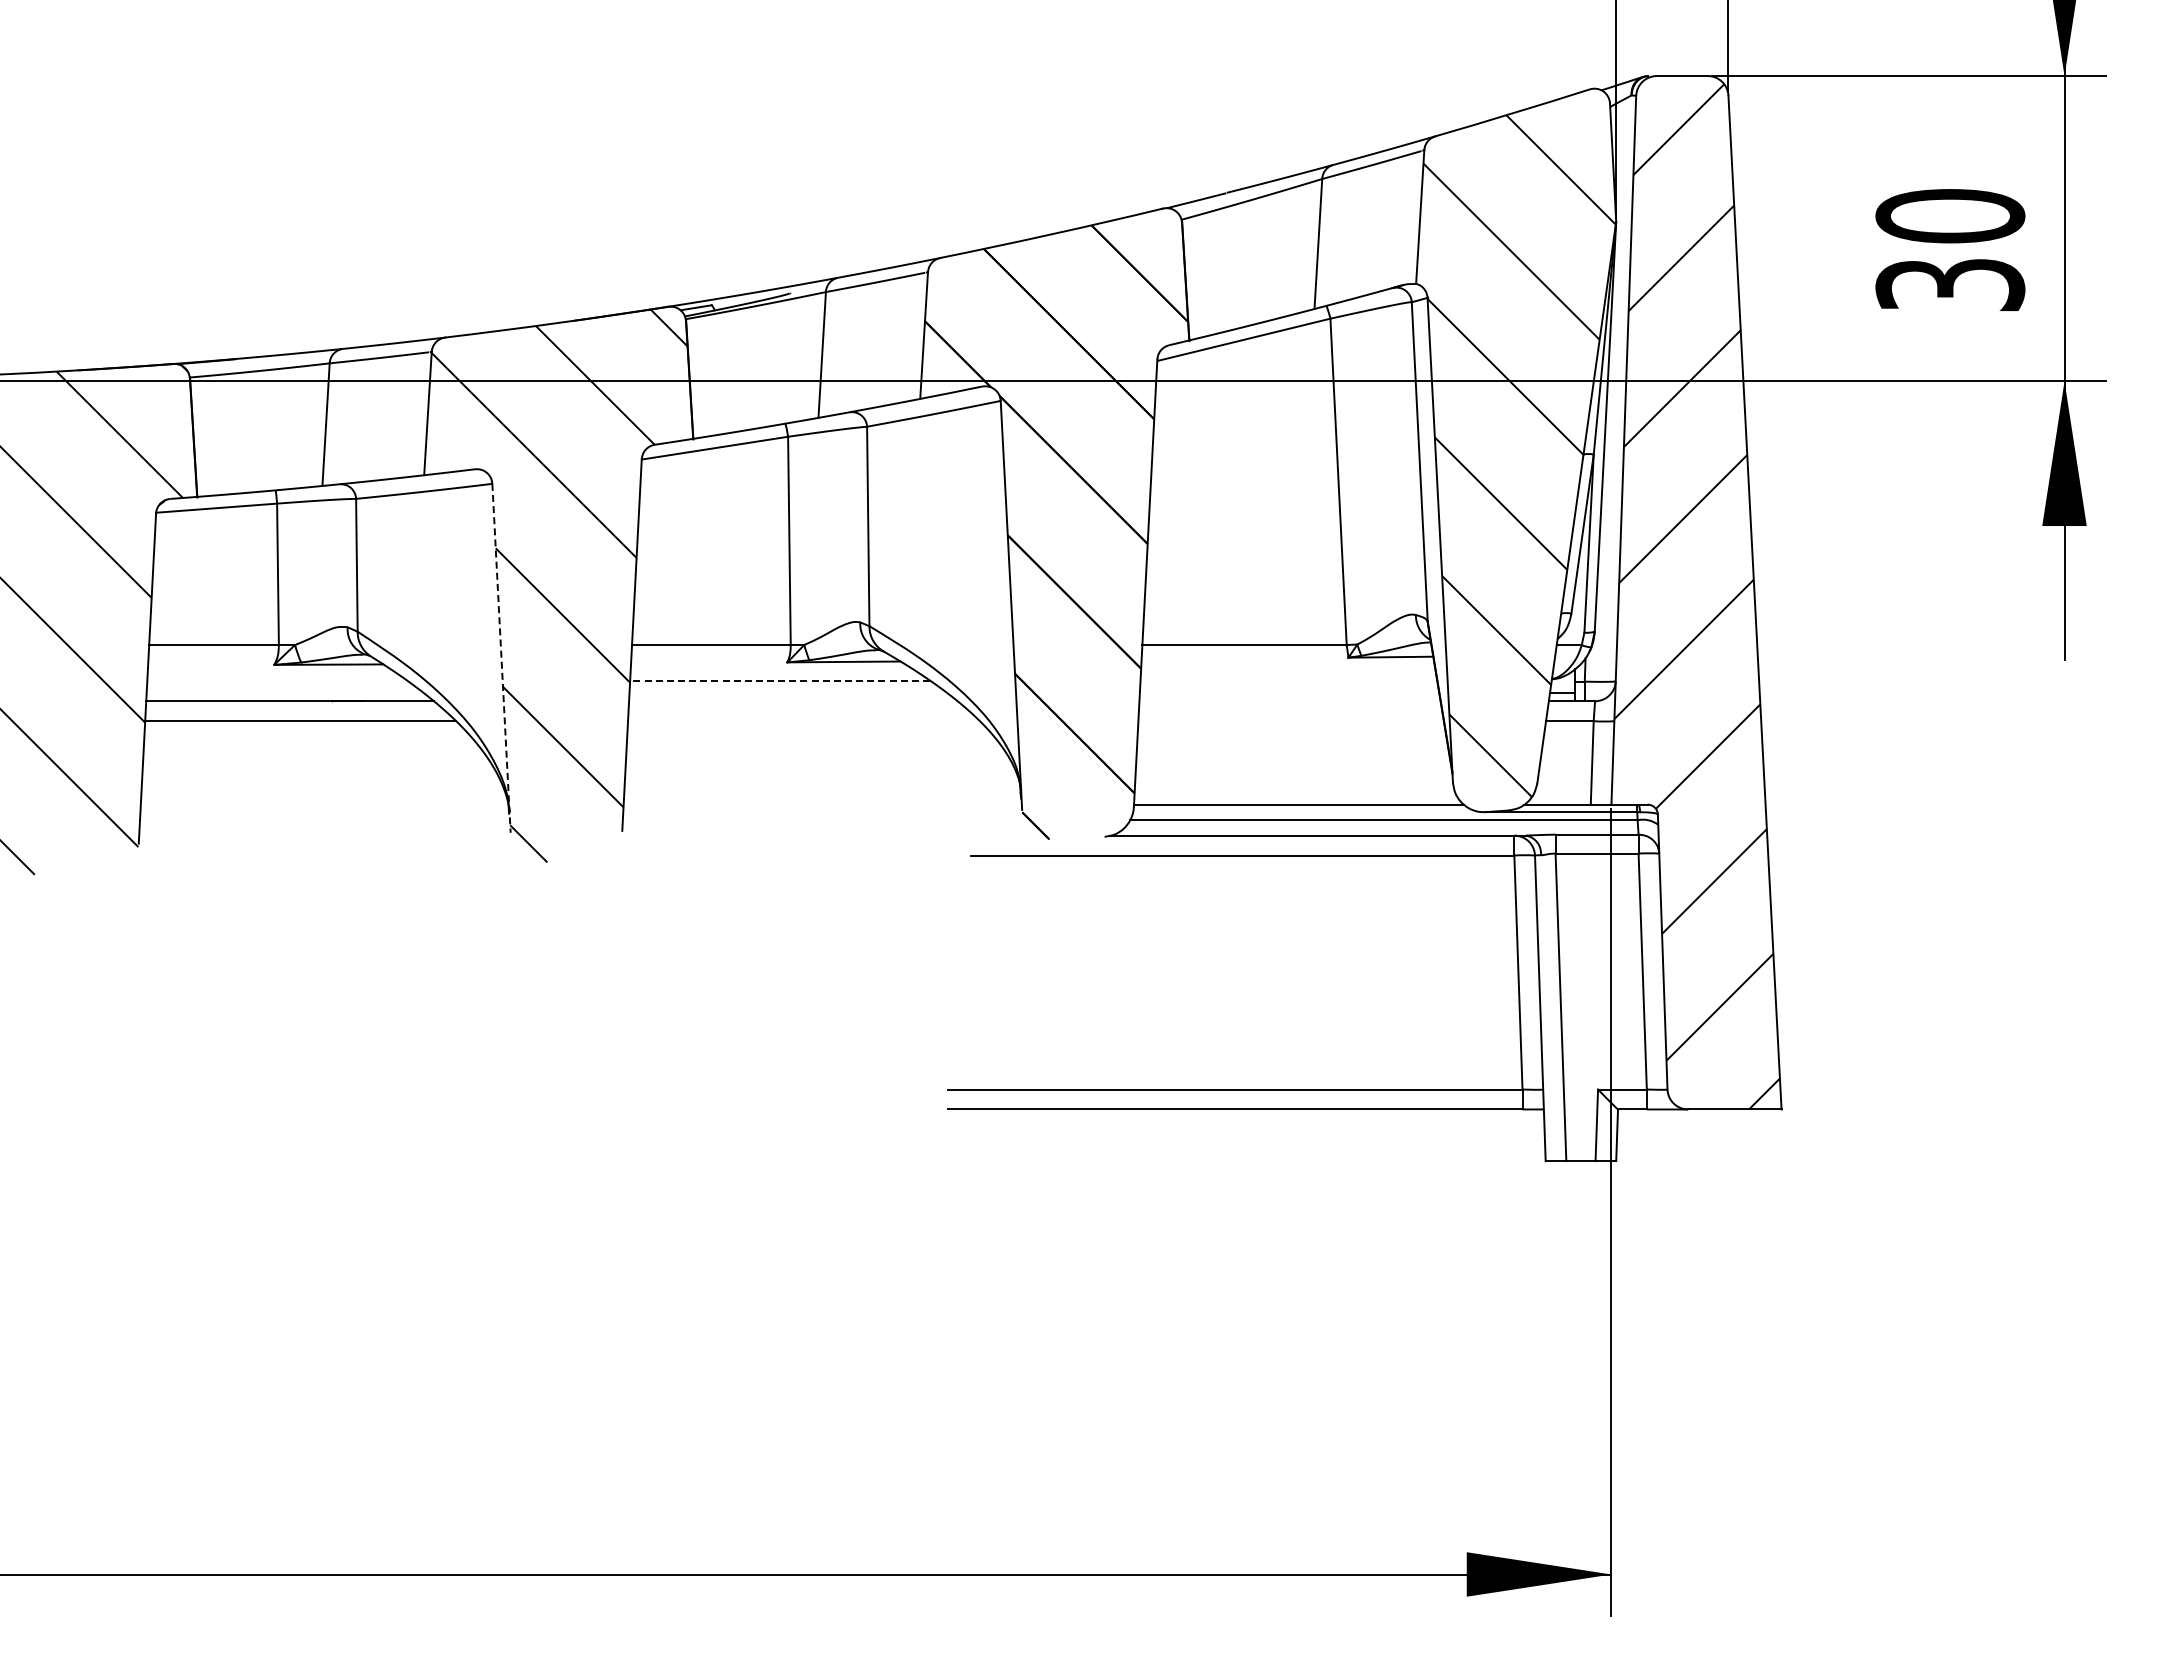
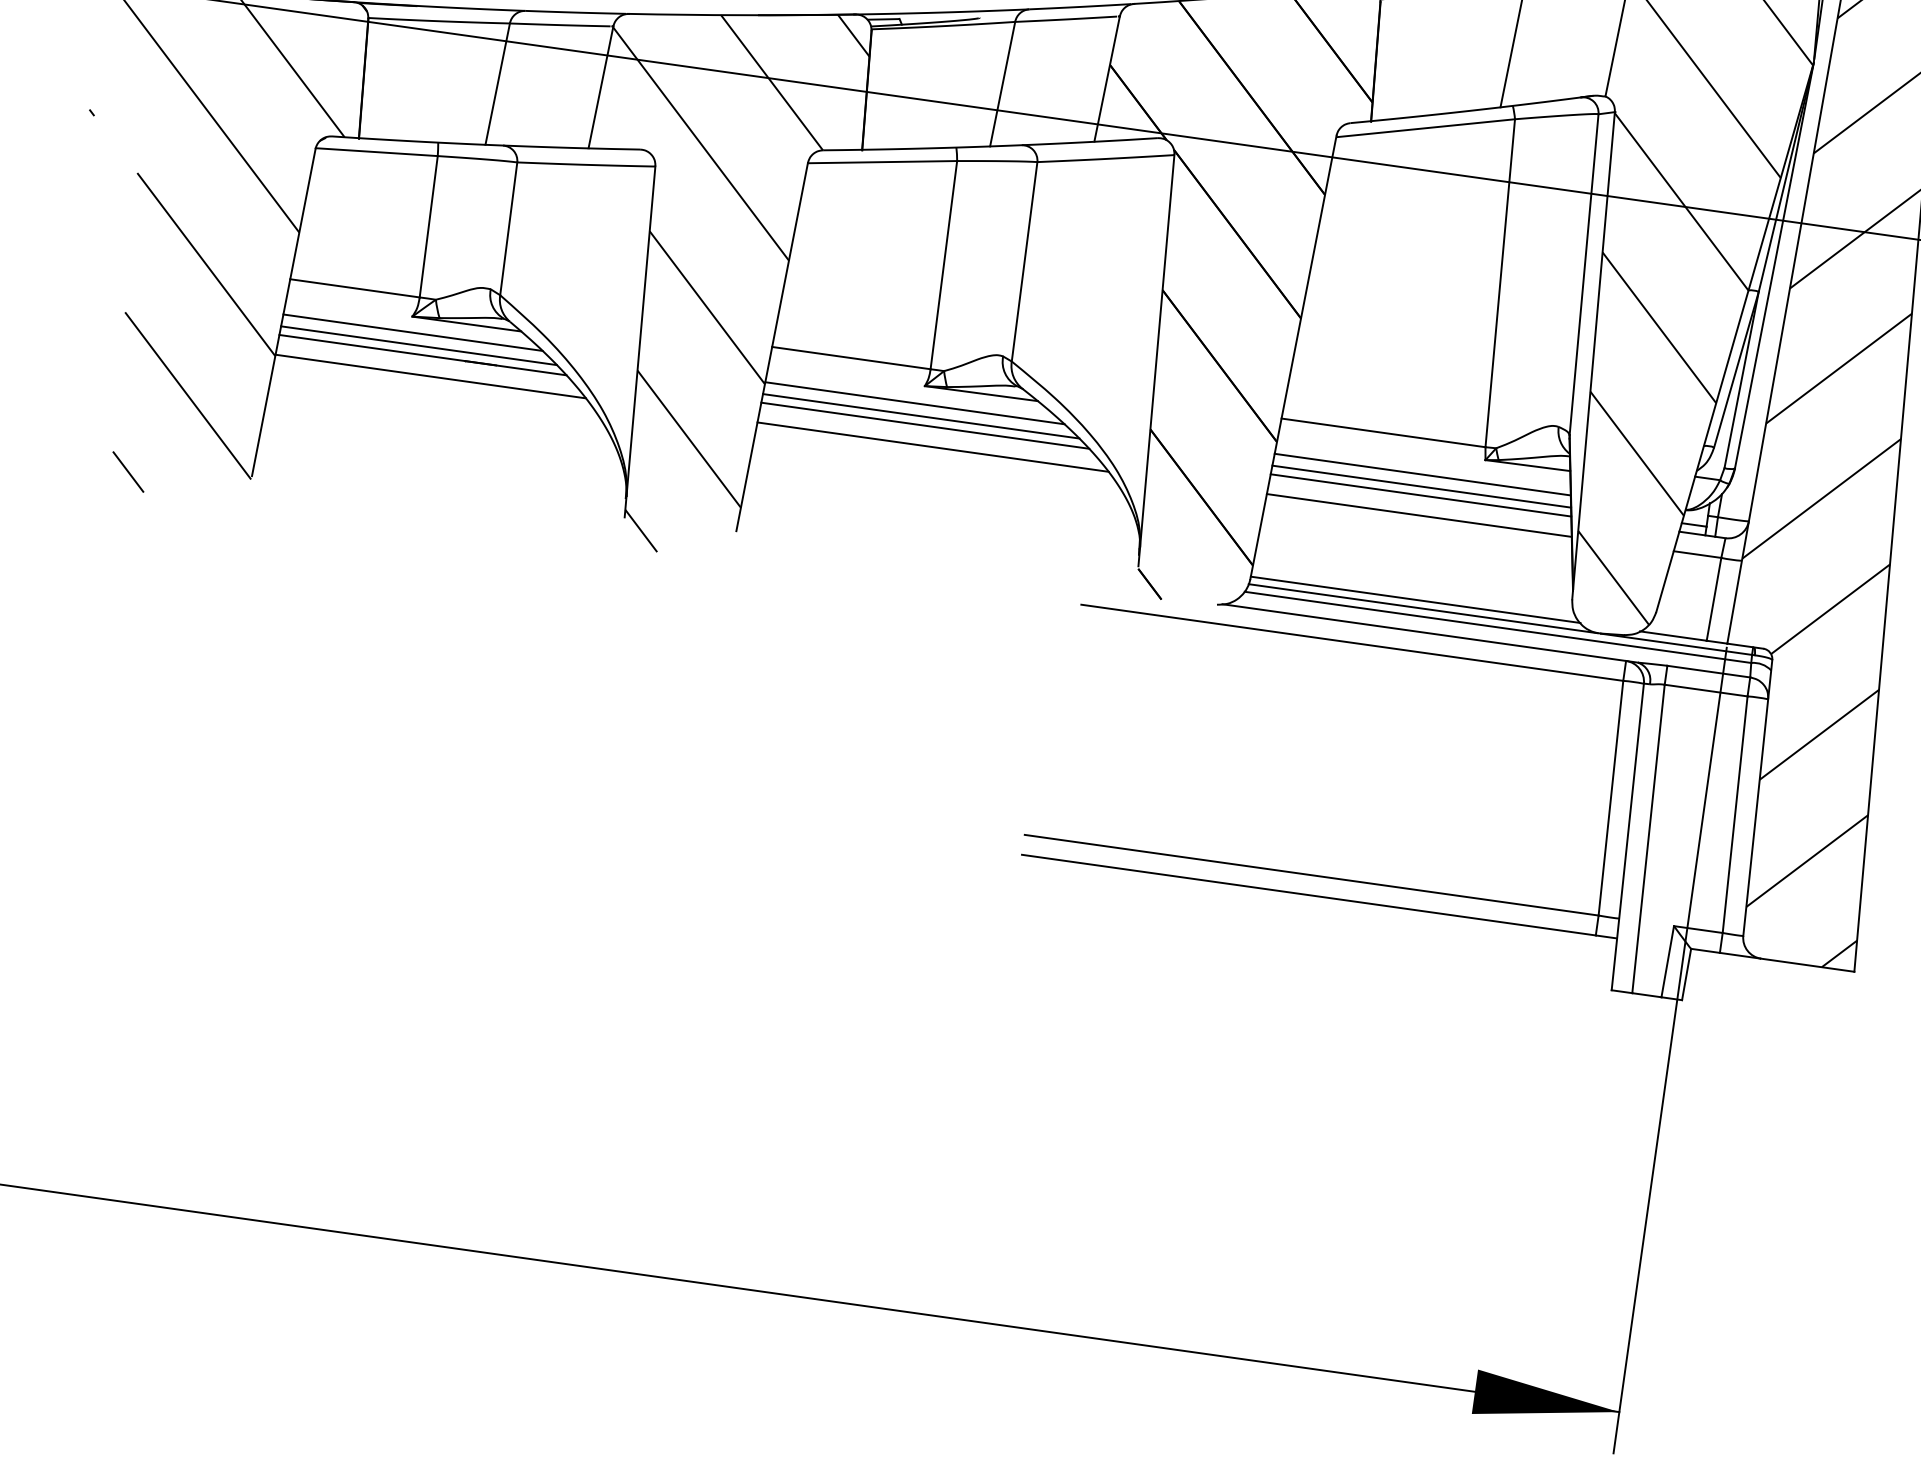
line: (501, 658) -> (640, 342), dashed -> solid
line: (276, 680) -> (412, 332), added
line: (780, 680) -> (915, 403), dashed -> solid
line: (1288, 680) -> (1422, 474), added
line: (284, 692) -> (418, 345), added
line: (787, 692) -> (920, 416), added
line: (1289, 692) -> (1421, 486), added
line: (793, 701) -> (925, 426), added
line: (1289, 701) -> (1420, 495), added
line: (803, 721) -> (932, 447), added
line: (1290, 721) -> (1418, 515), added
line: (1307, 812) -> (1422, 608), added

